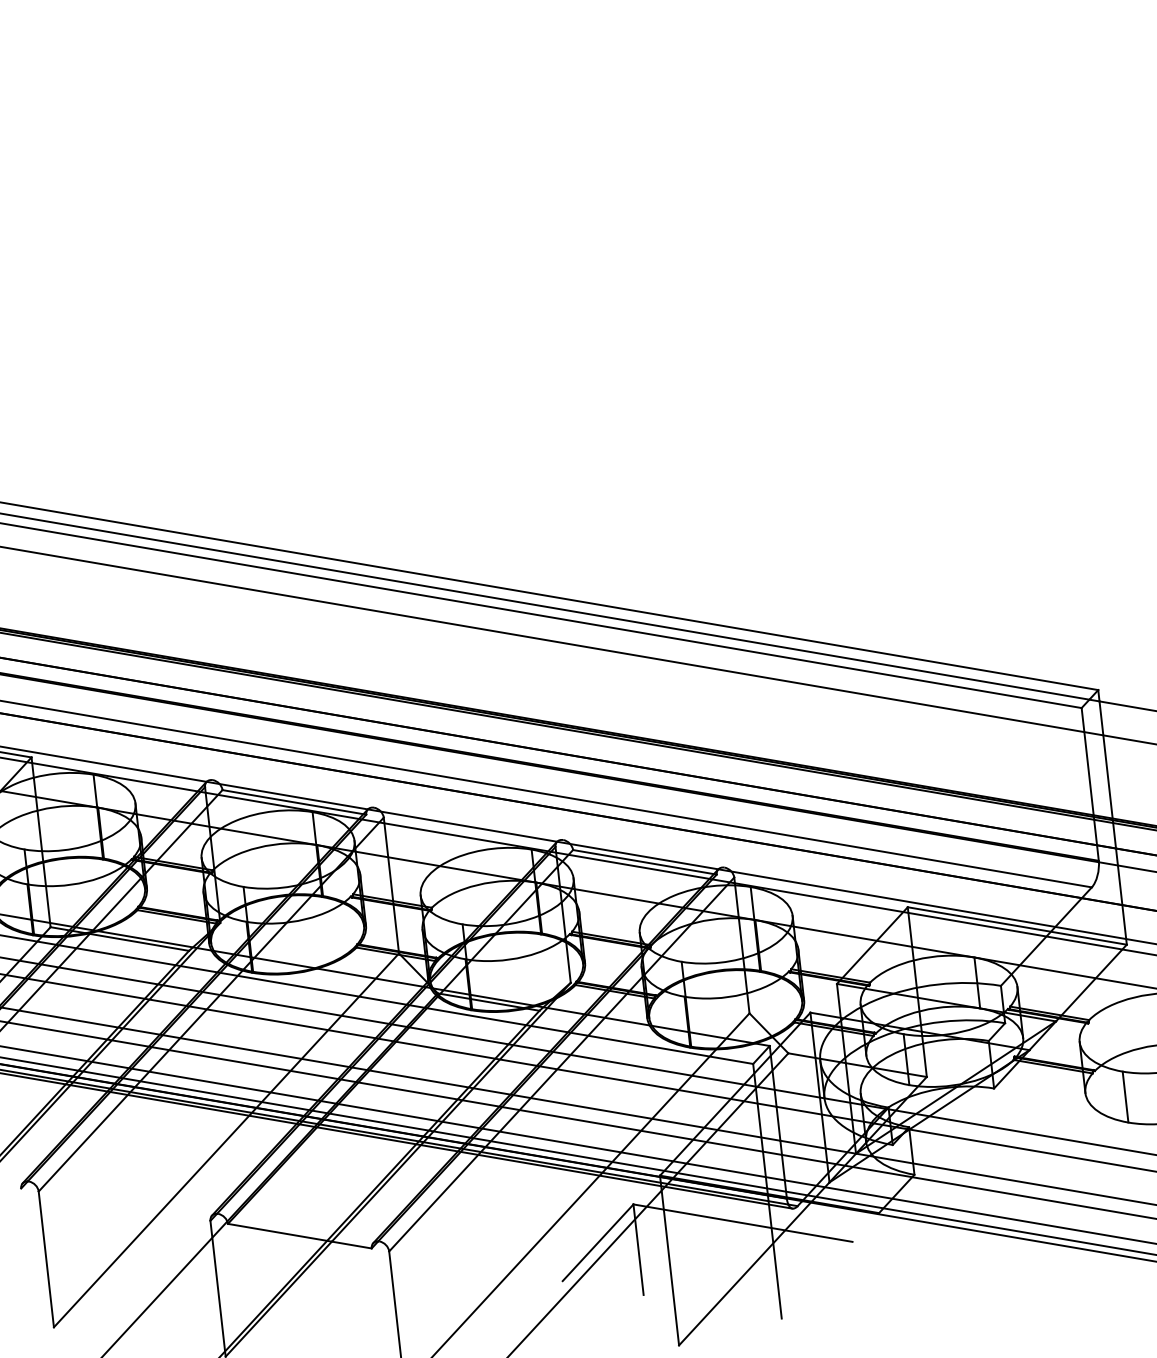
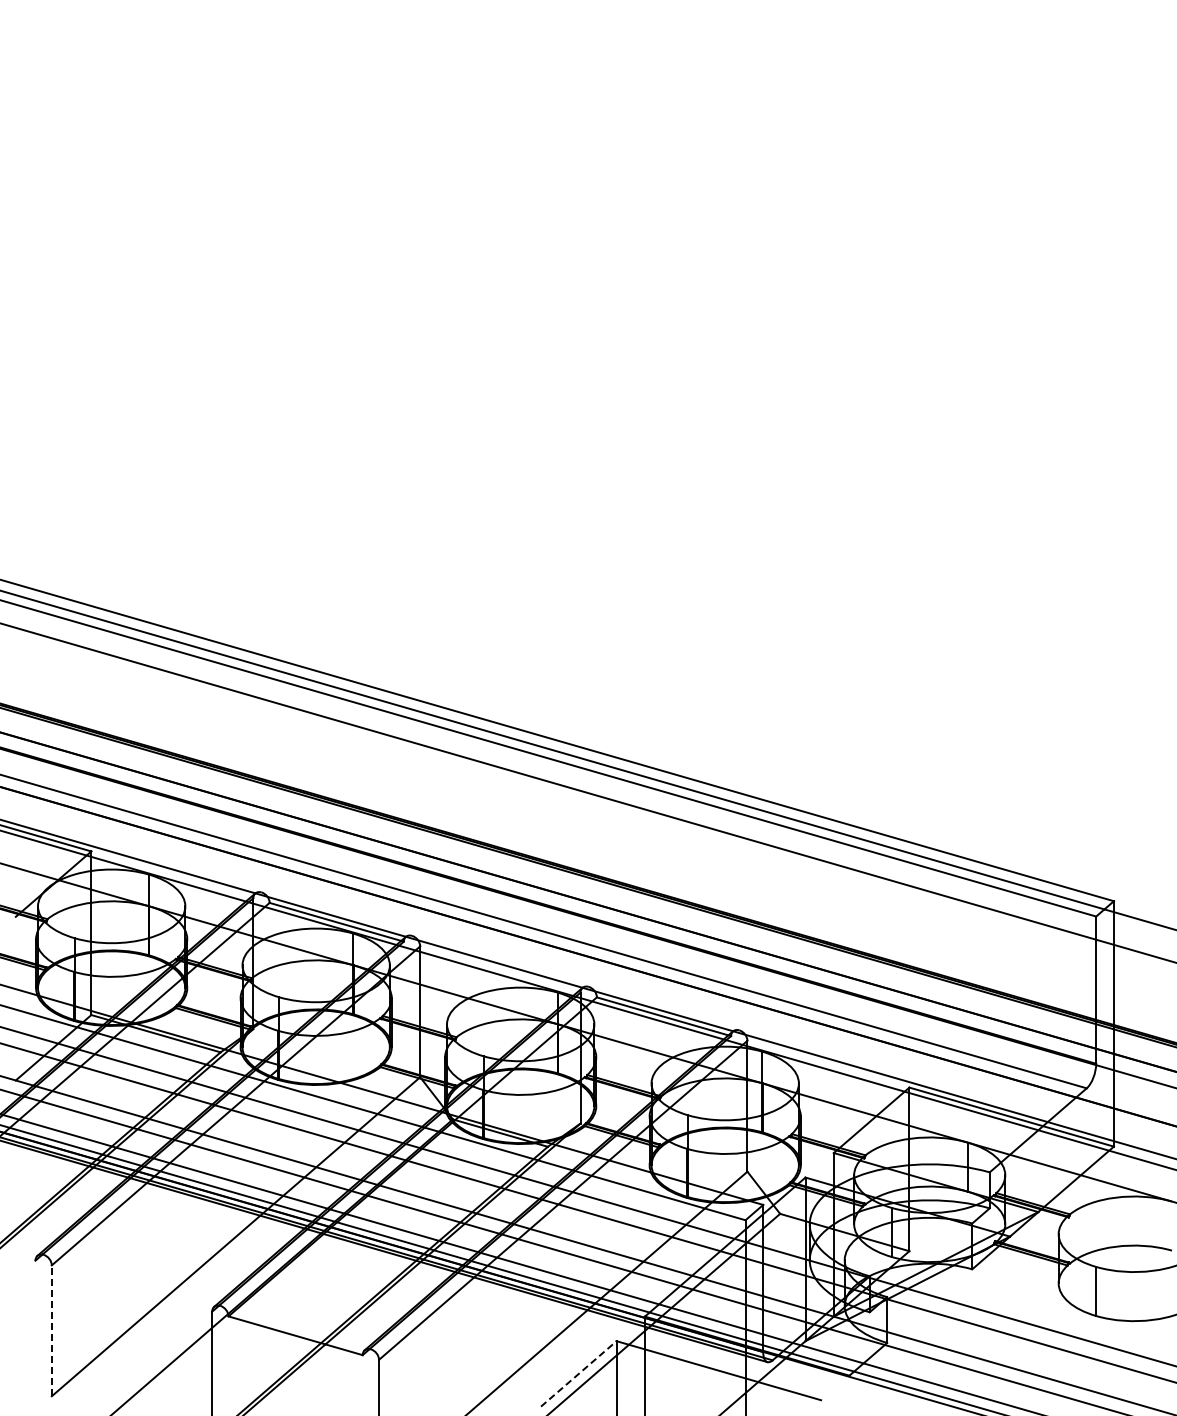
line: (597, 1242) -> (578, 1373), solid -> dashed
line: (45, 1259) -> (51, 1330), solid -> dashed

